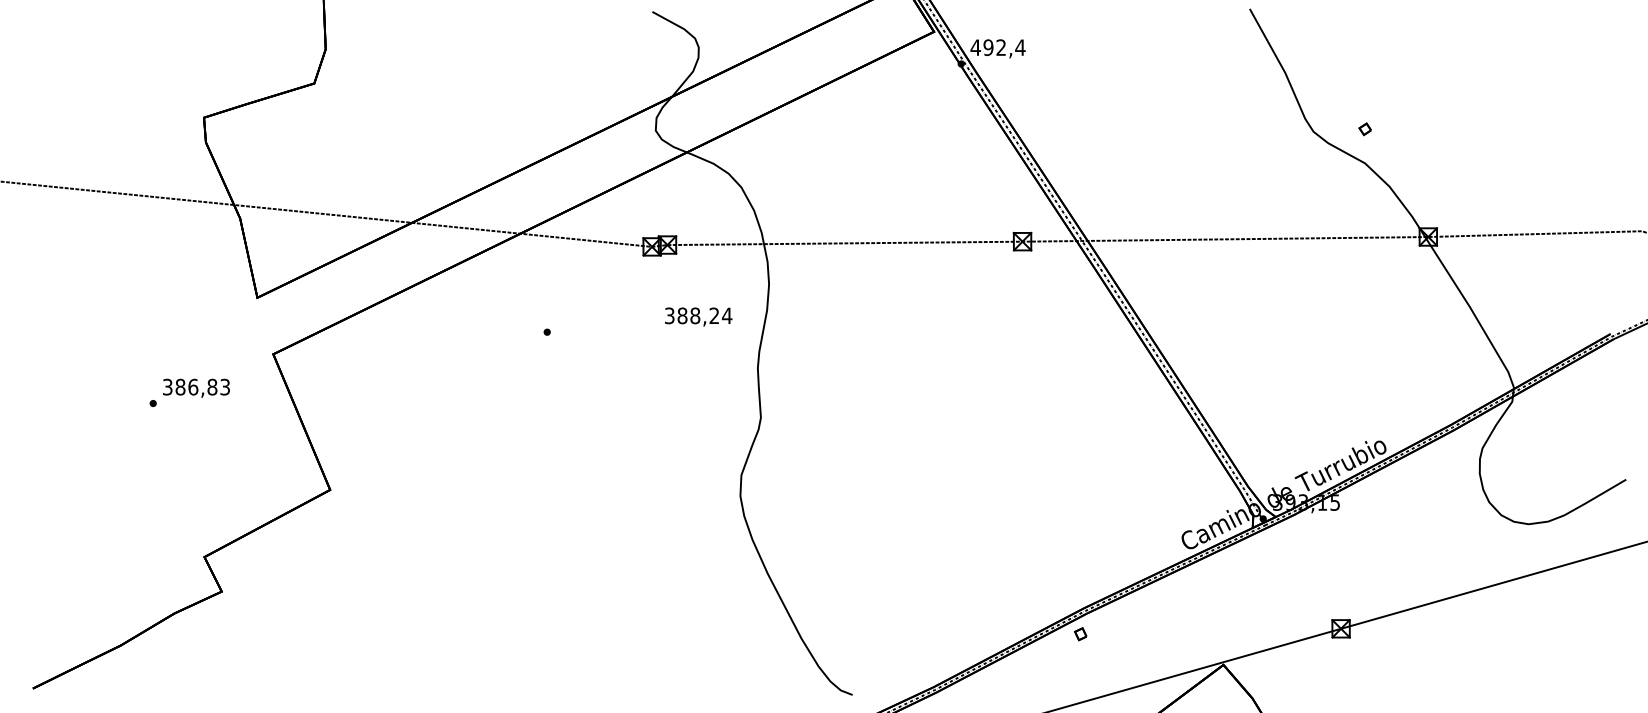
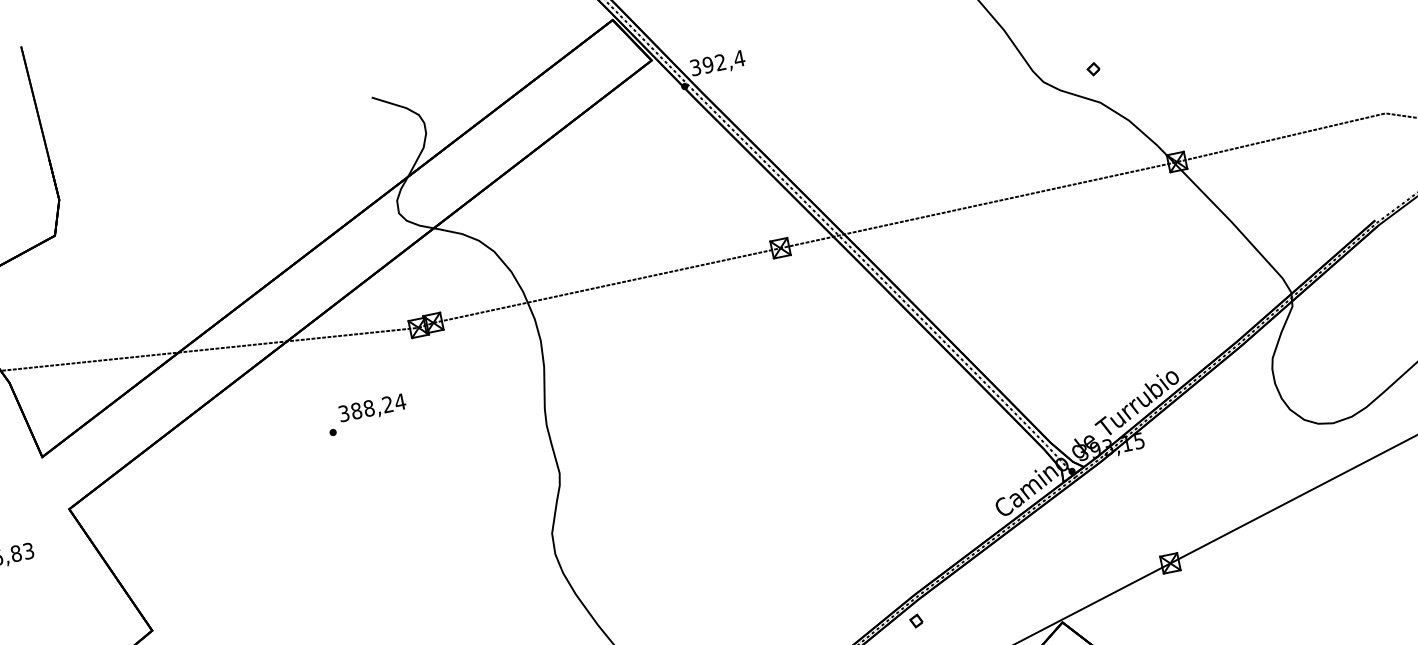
text: (975, 47) -> (695, 67), 492,4 -> 392,4
text: (698, 316) -> (372, 408), moved

